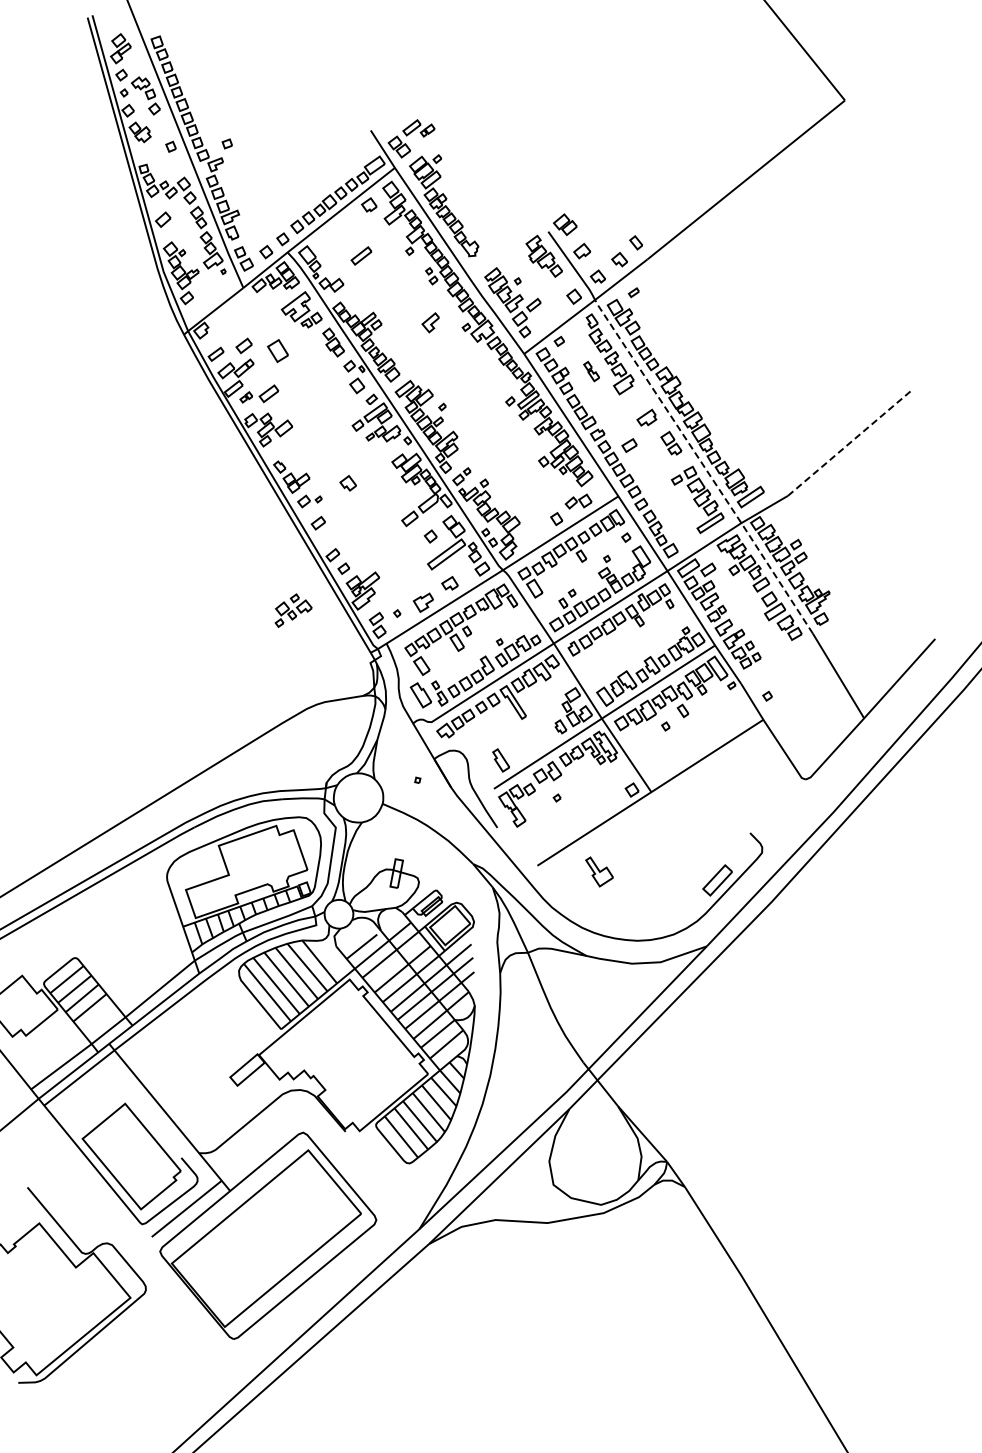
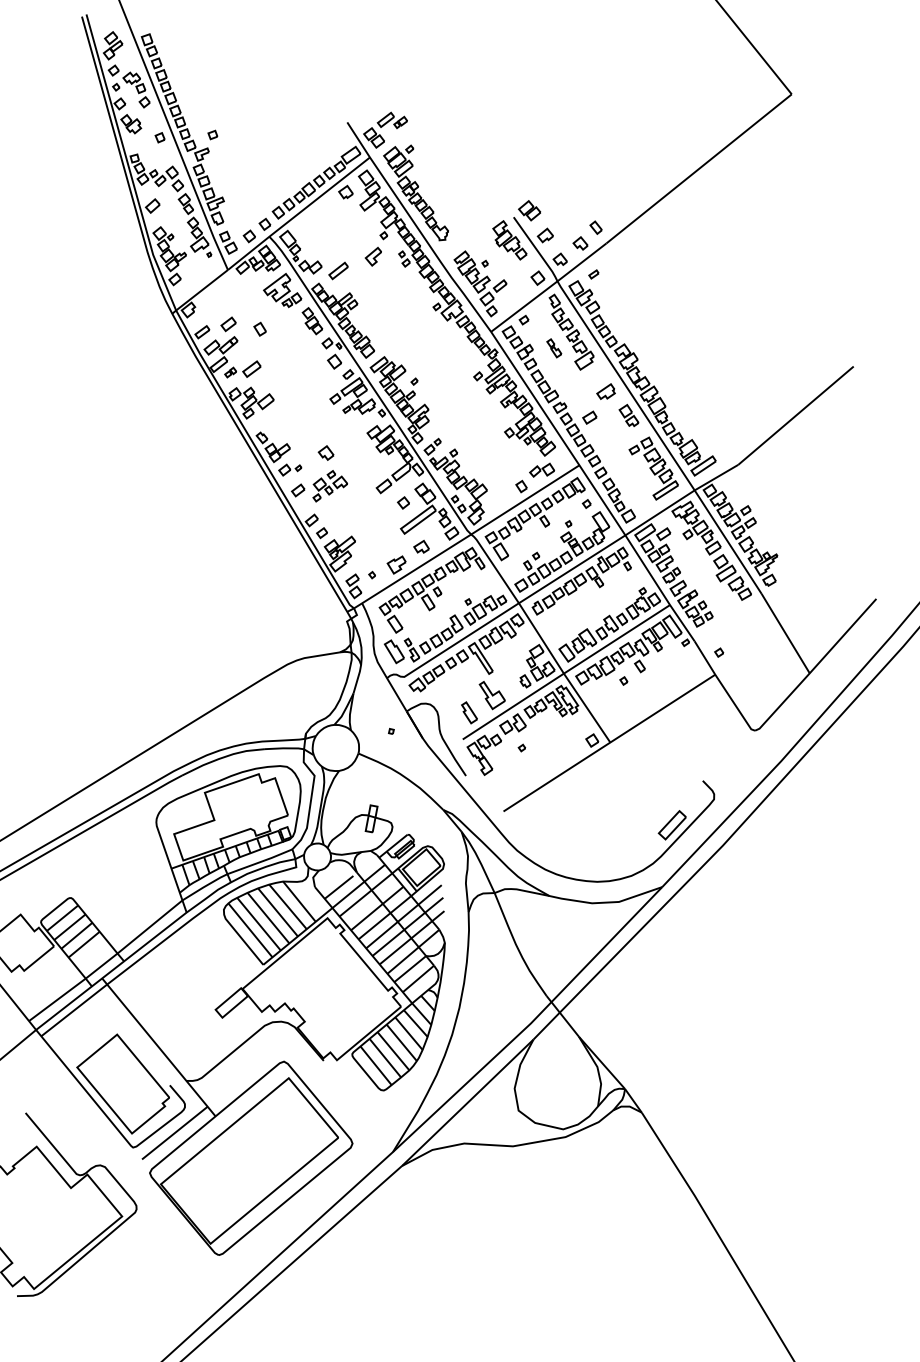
part: (361, 255) -> (338, 270), moved
part: (430, 322) -> (373, 256), moved
part: (277, 351) -> (259, 329), size x0.62
line: (849, 443) -> (795, 415), dashed -> solid
line: (704, 466) -> (660, 437), dashed -> solid
part: (293, 610) -> (330, 486), moved
part: (599, 871) -> (492, 695), moved

